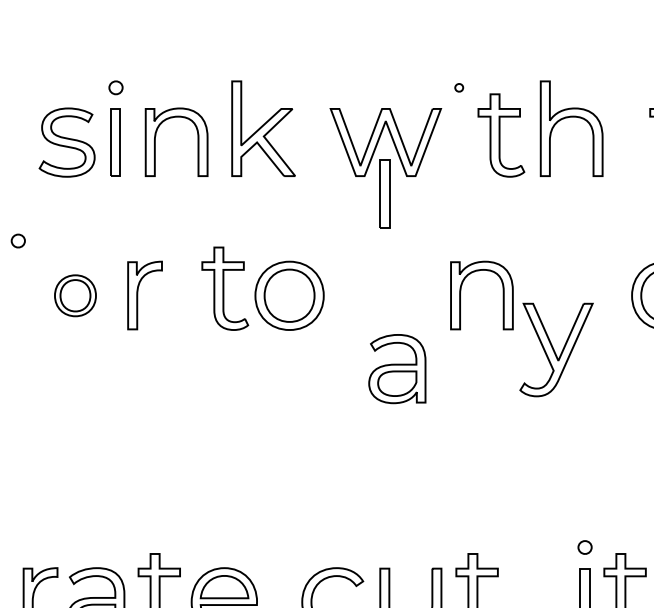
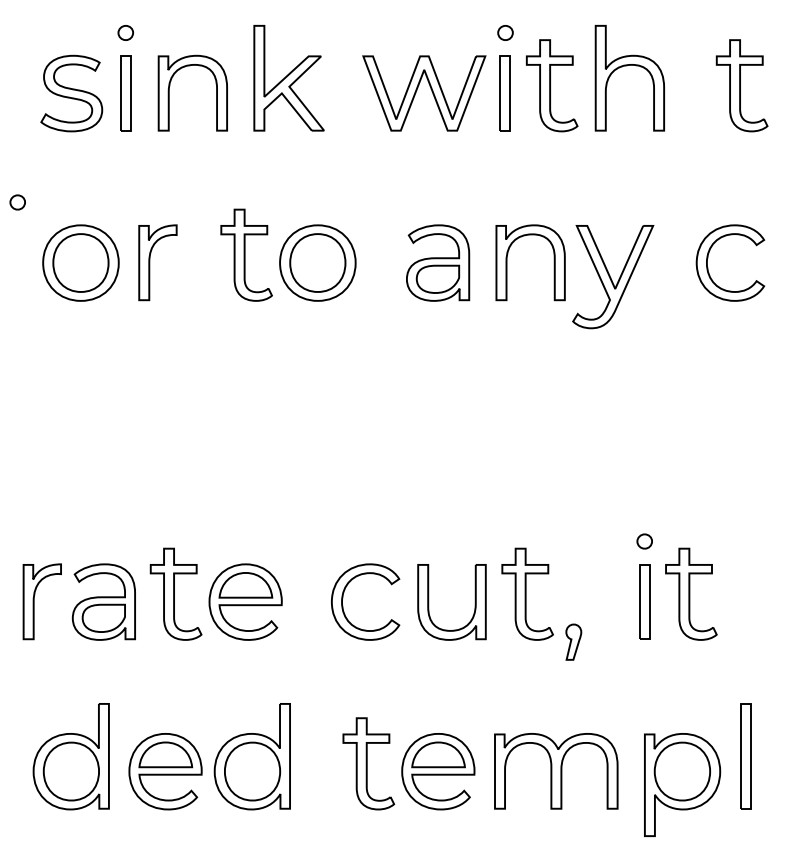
part: (459, 87) -> (505, 32), size x1.67
part: (384, 194) -> (504, 93), moved
part: (75, 295) -> (80, 262), size x1.67
part: (556, 350) -> (613, 277), moved
part: (397, 368) -> (438, 262), moved

